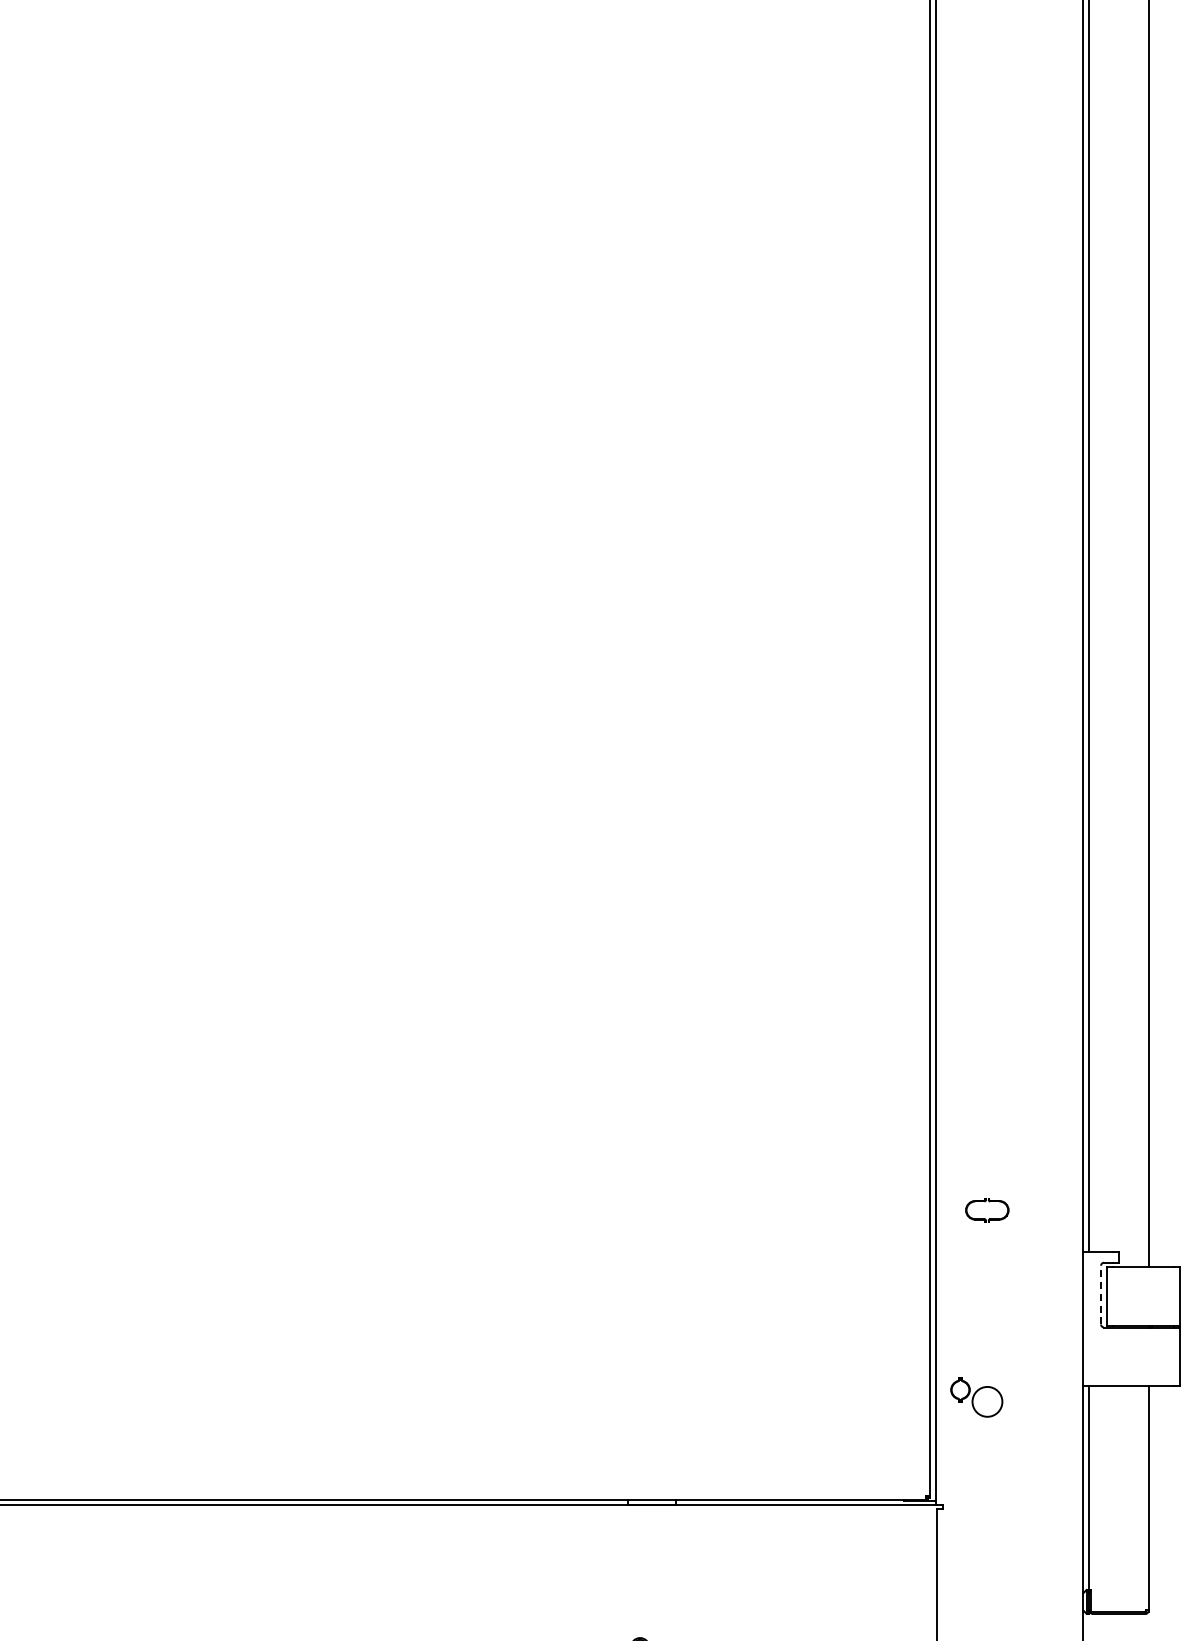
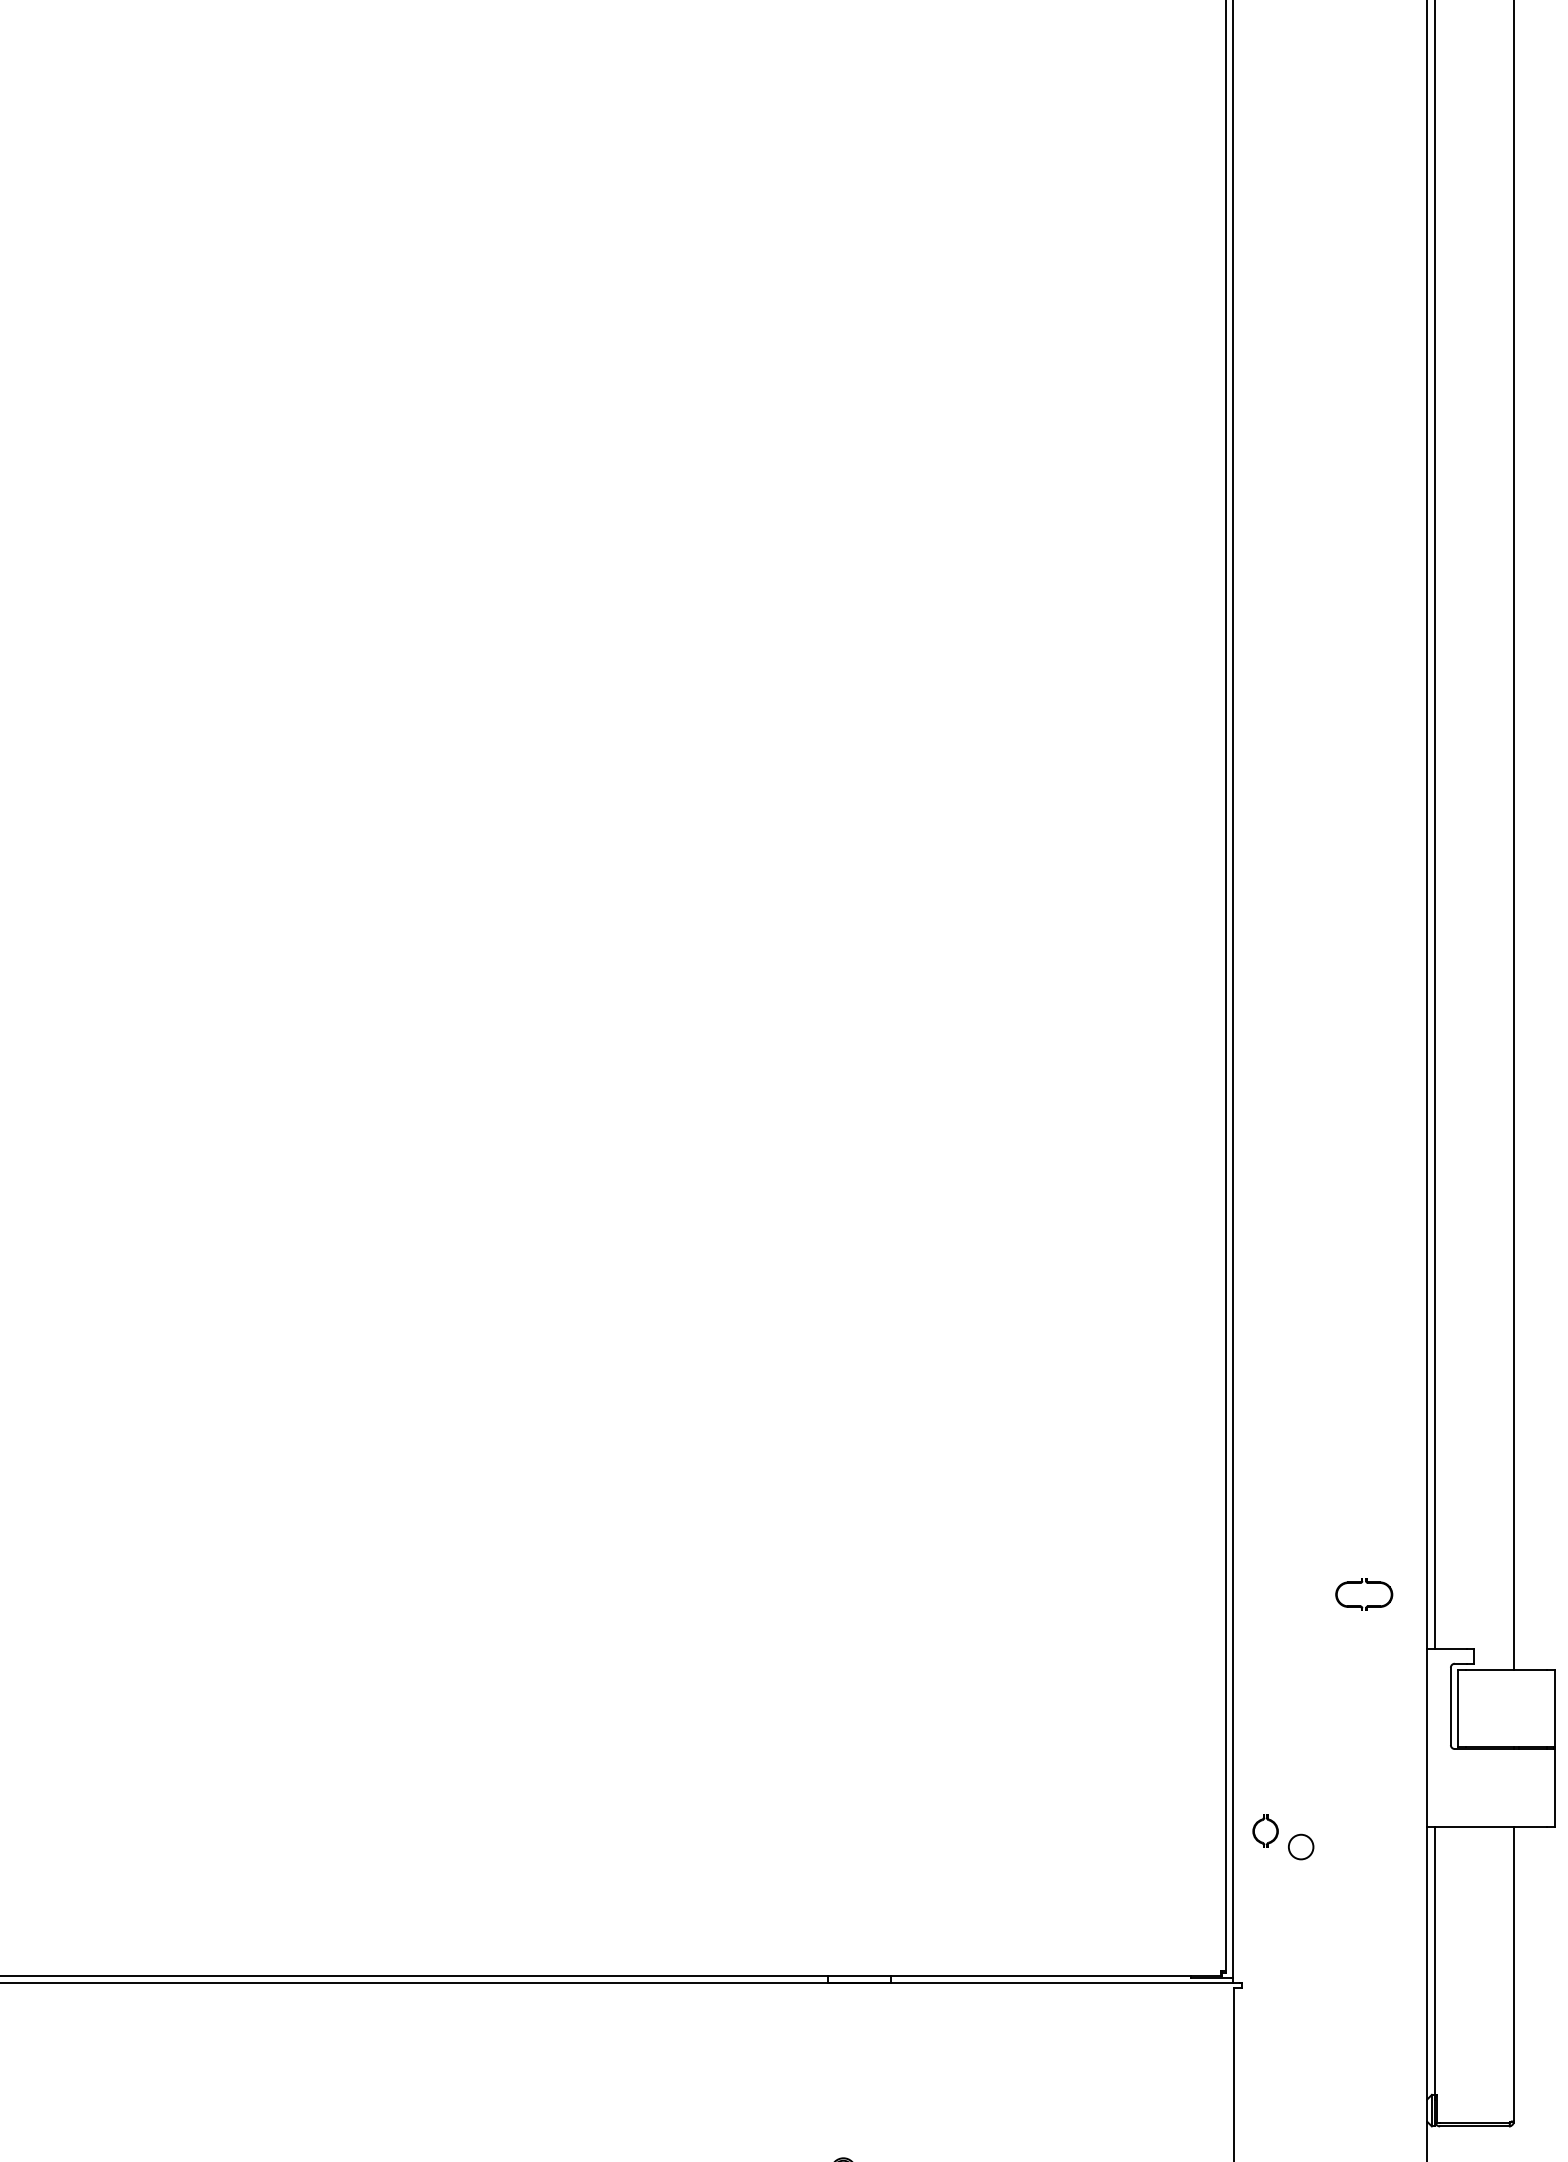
part: (985, 1202) -> (1361, 1584), moved
line: (1101, 1294) -> (1451, 1705), dashed -> solid
circle: (987, 1401) -> (1301, 1846), size x0.62

